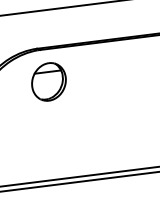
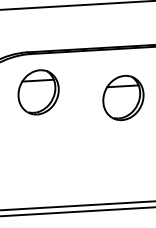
part: (120, 81) -> (122, 97), added

